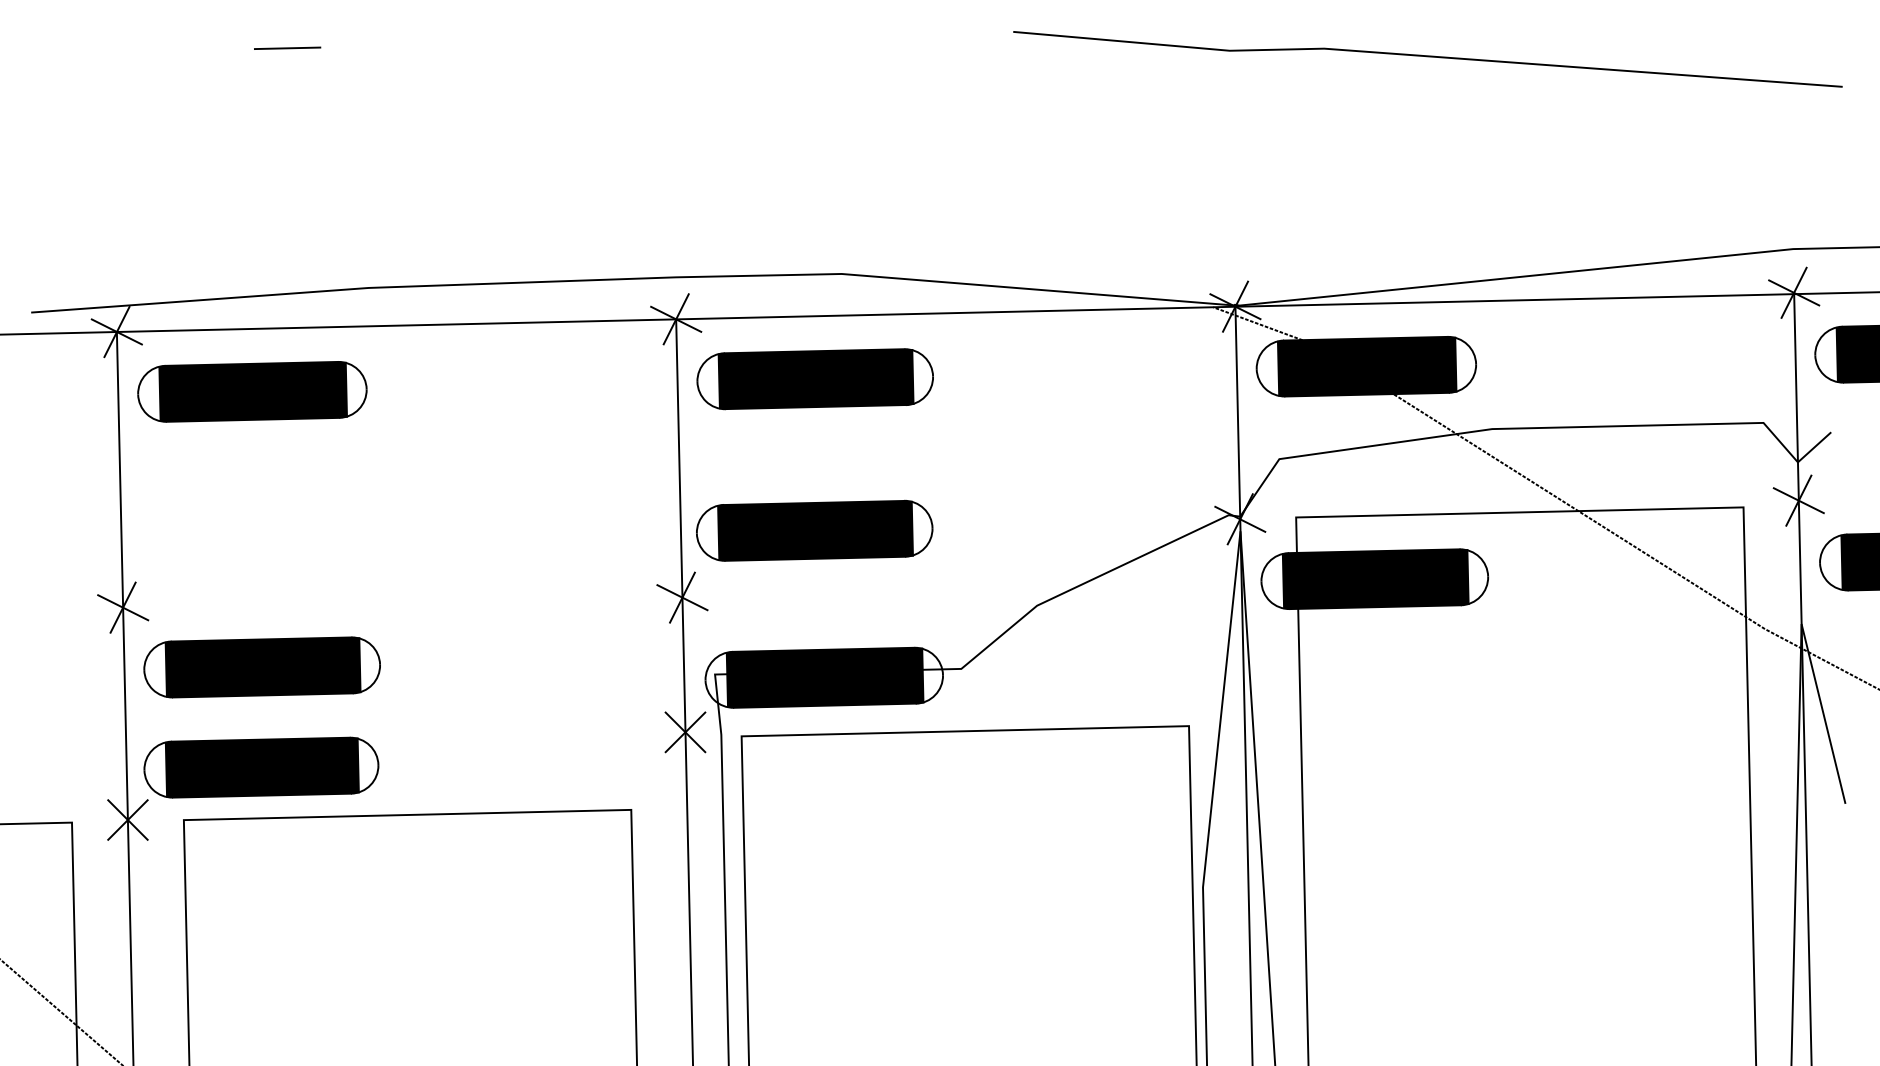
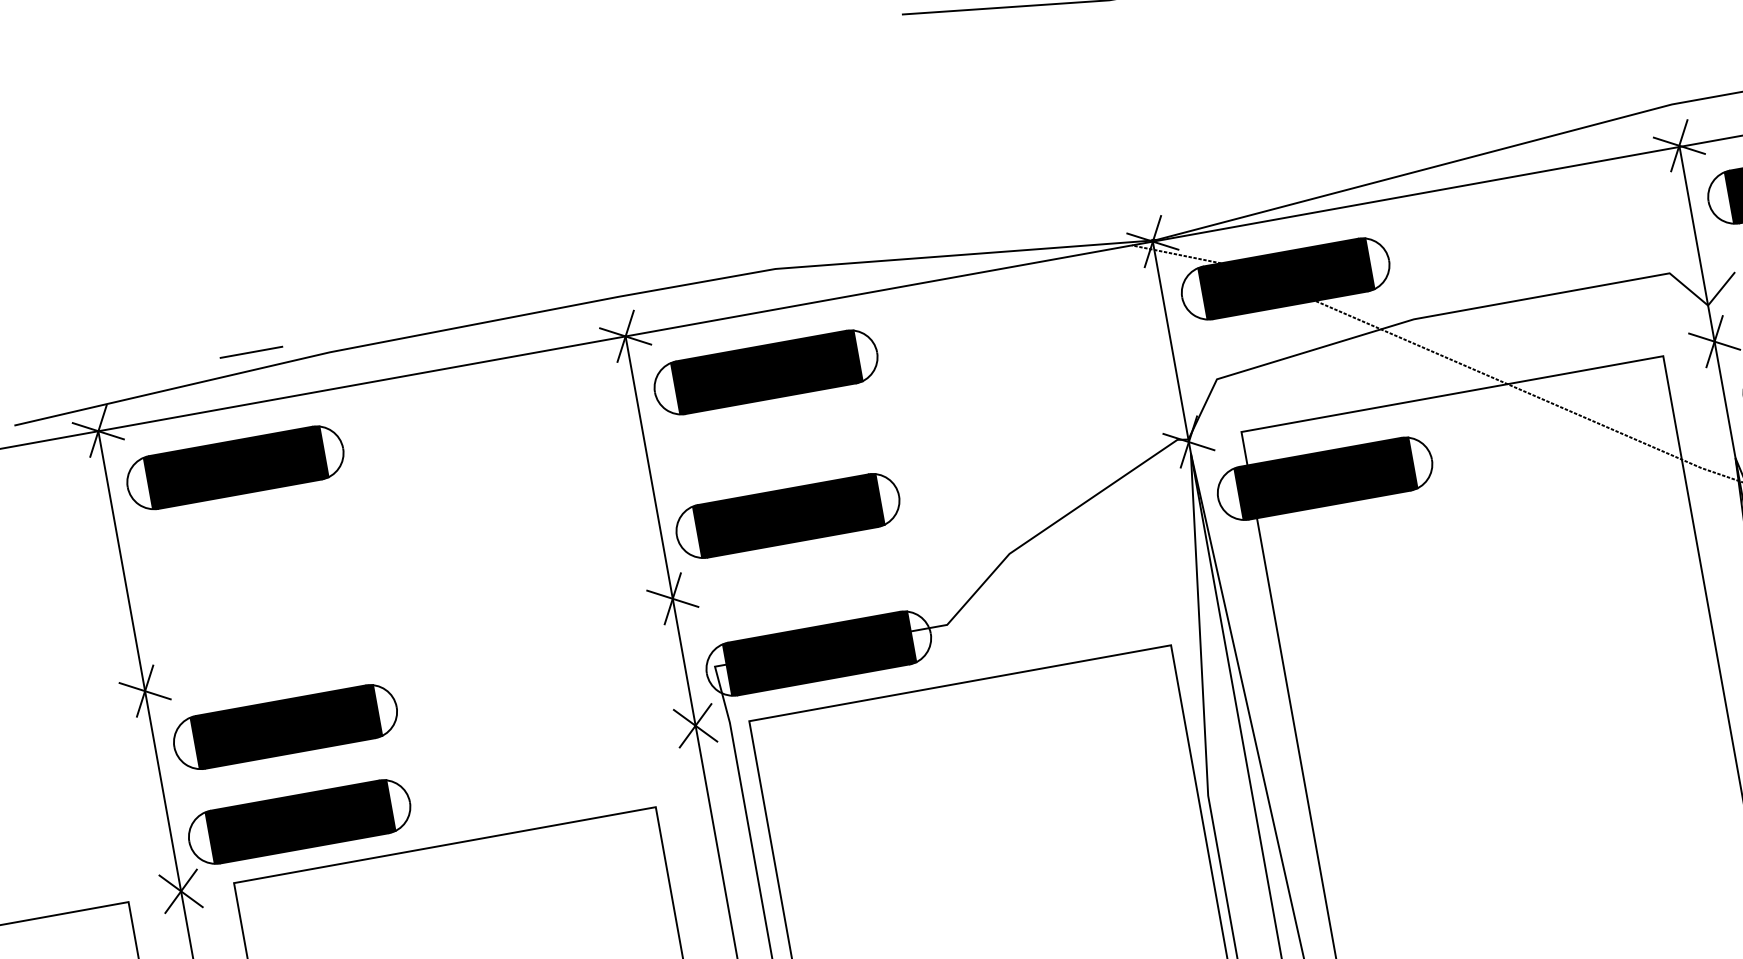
line: (287, 47) -> (251, 351), moved

